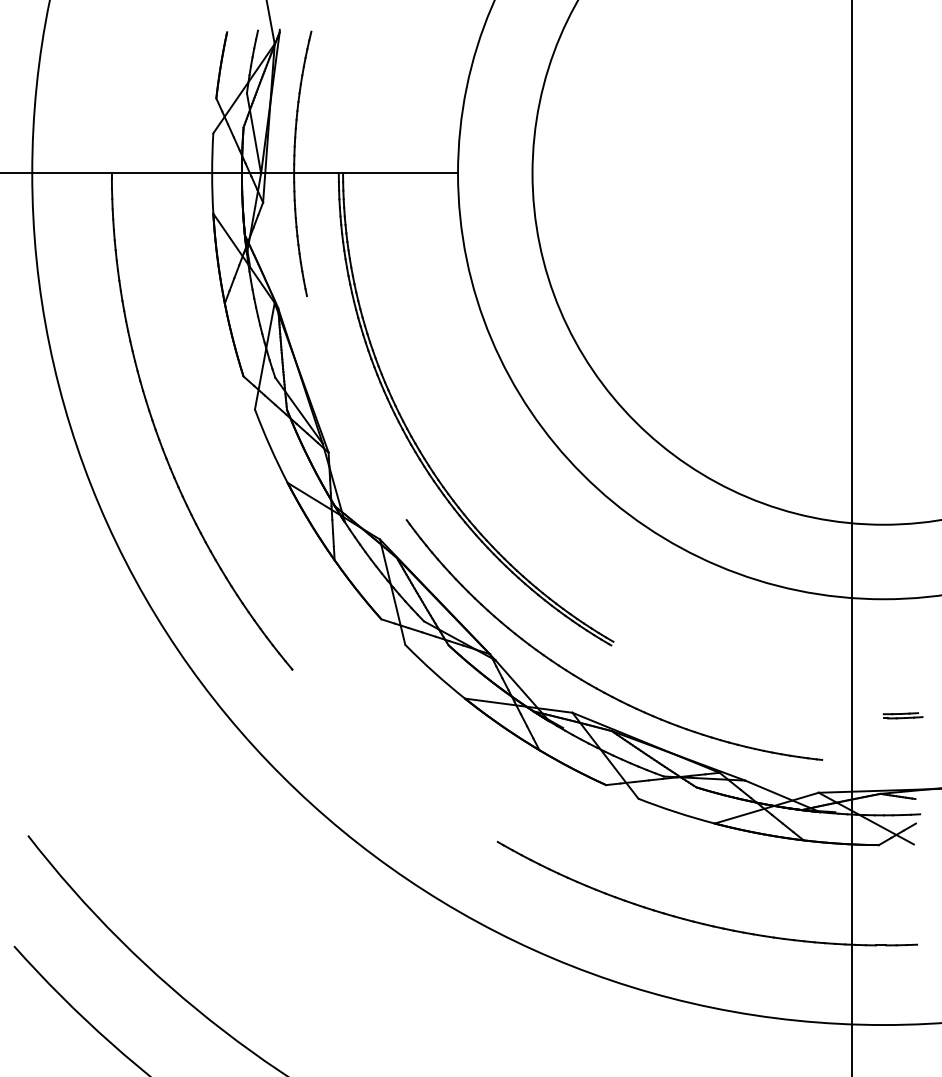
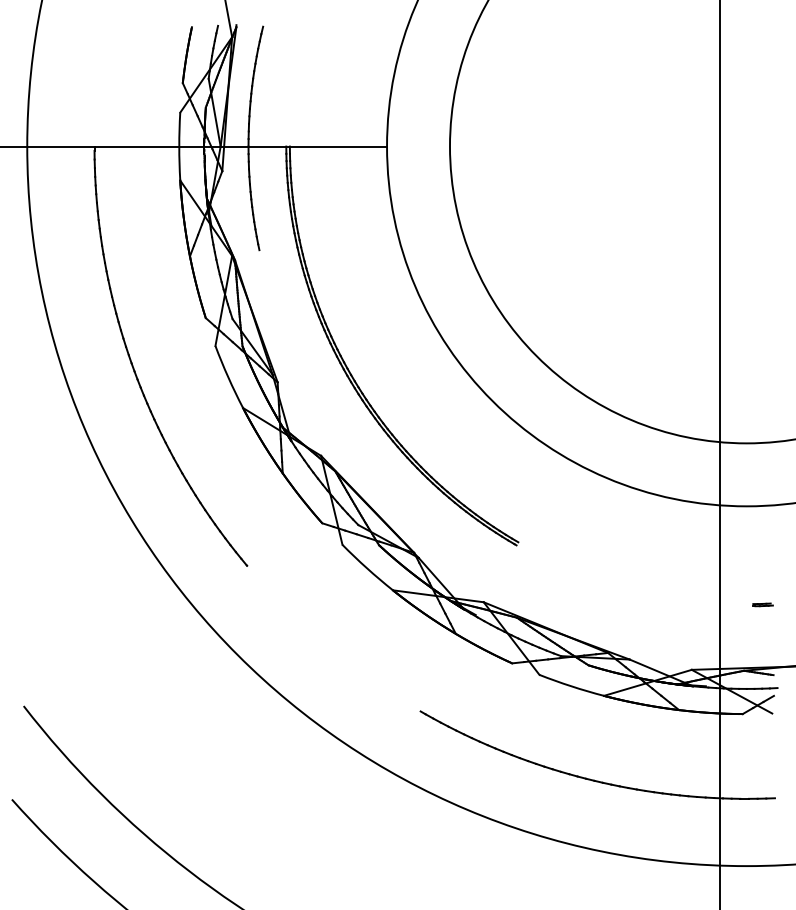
part: (590, 683) -> (498, 577), removed
part: (902, 715) -> (762, 604), size x0.6

